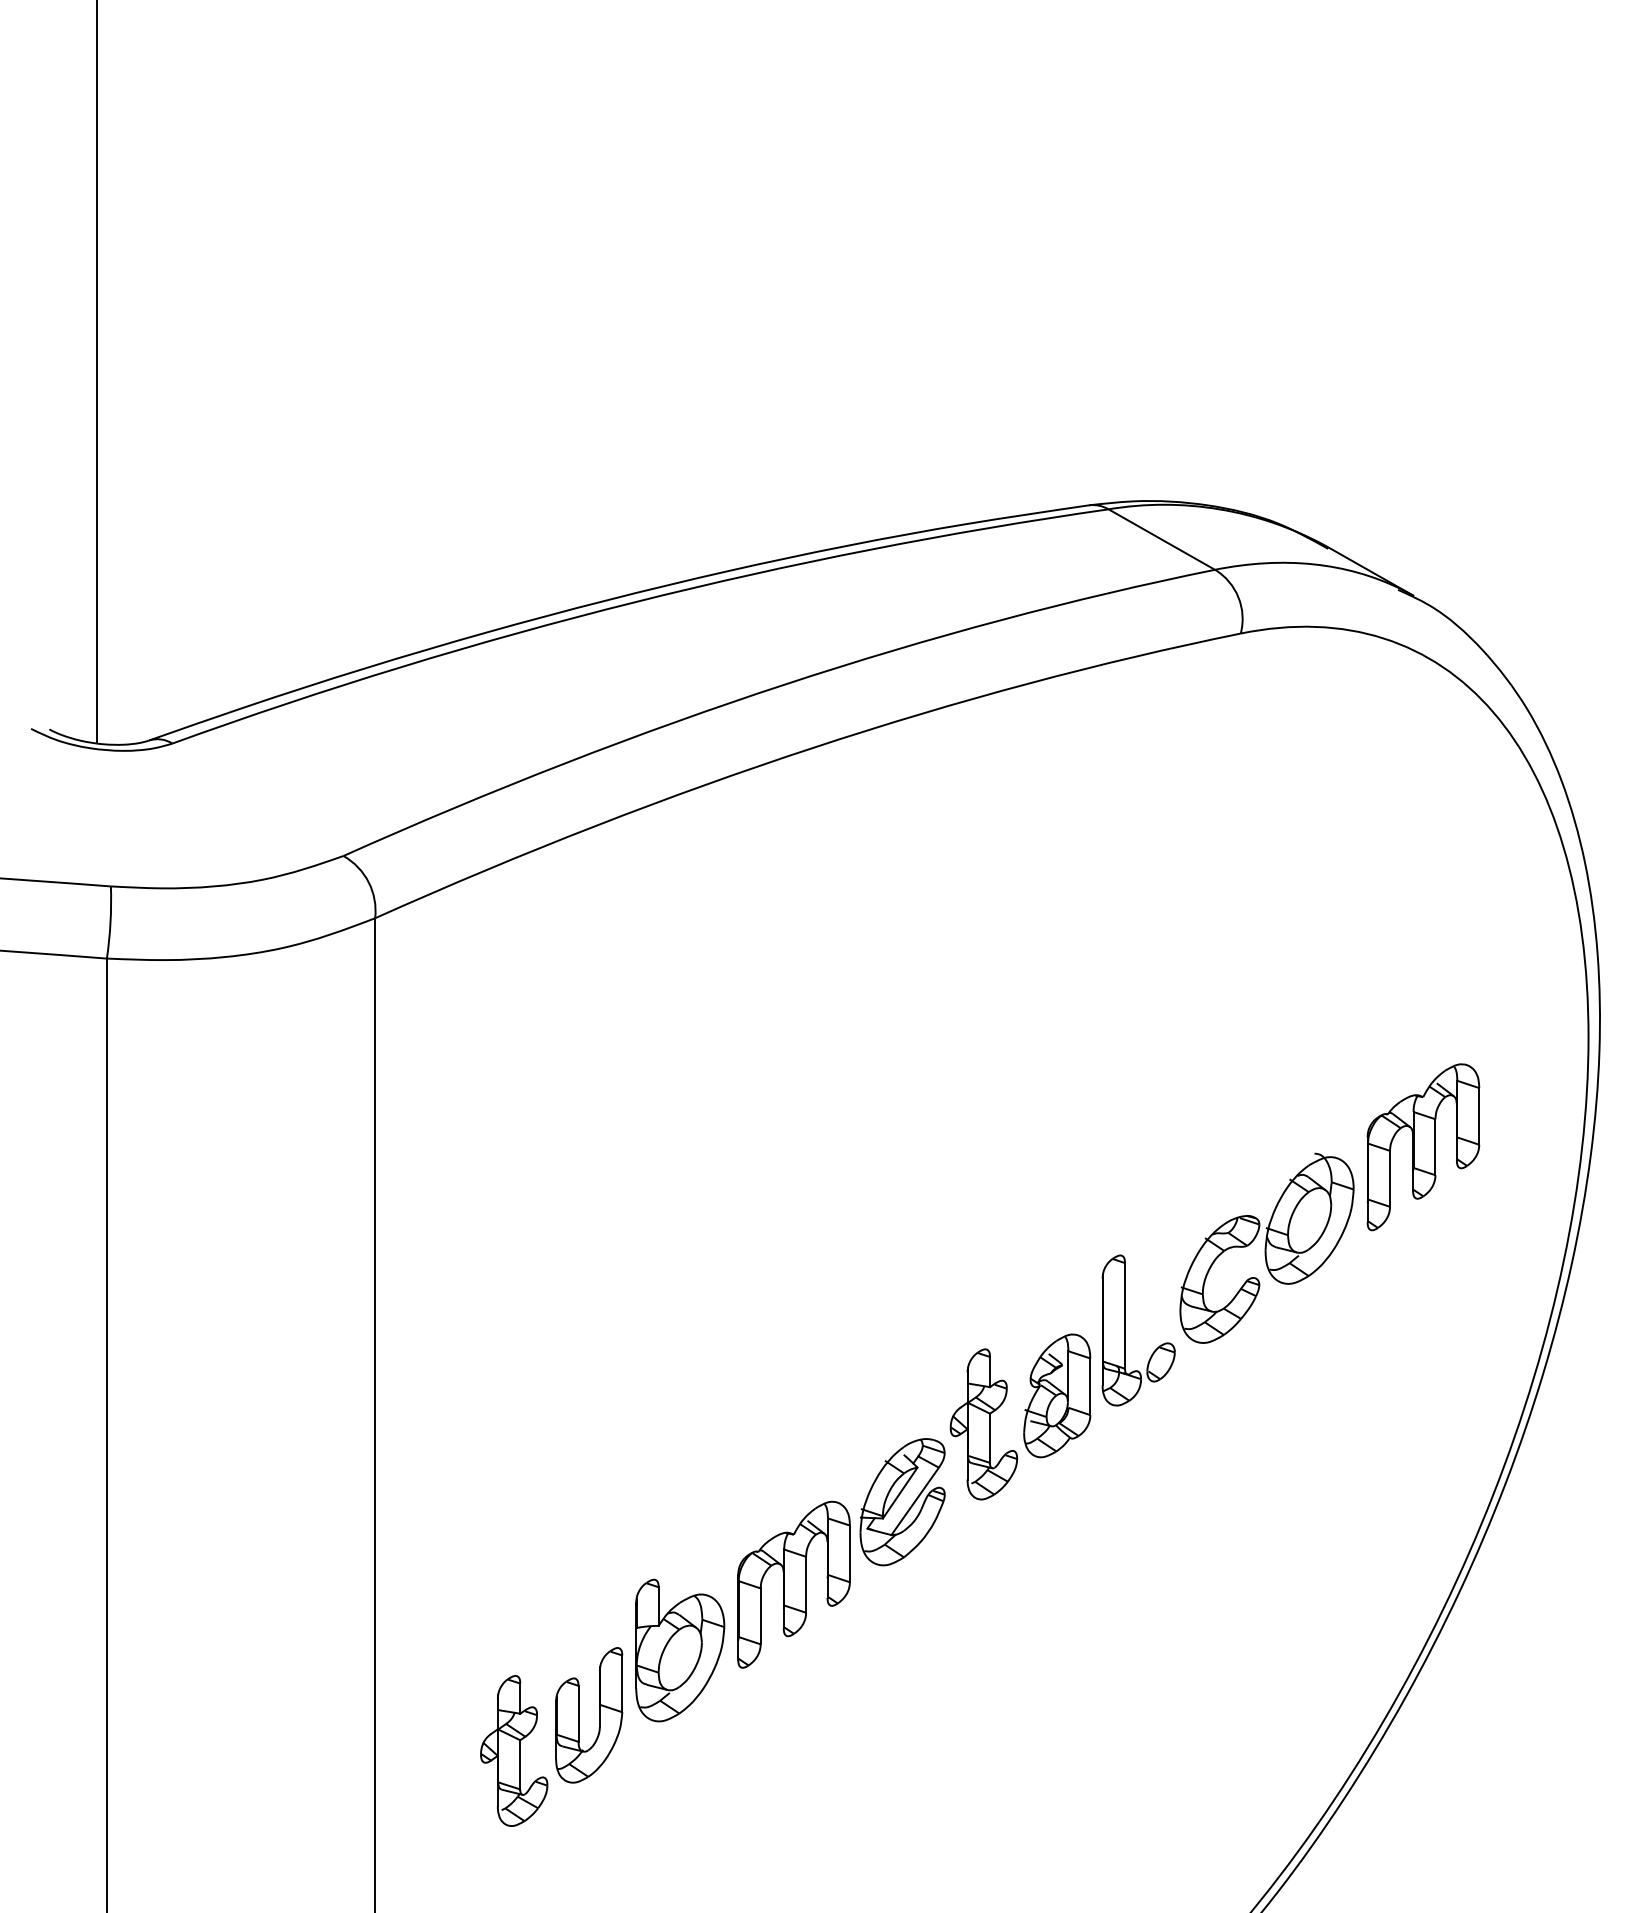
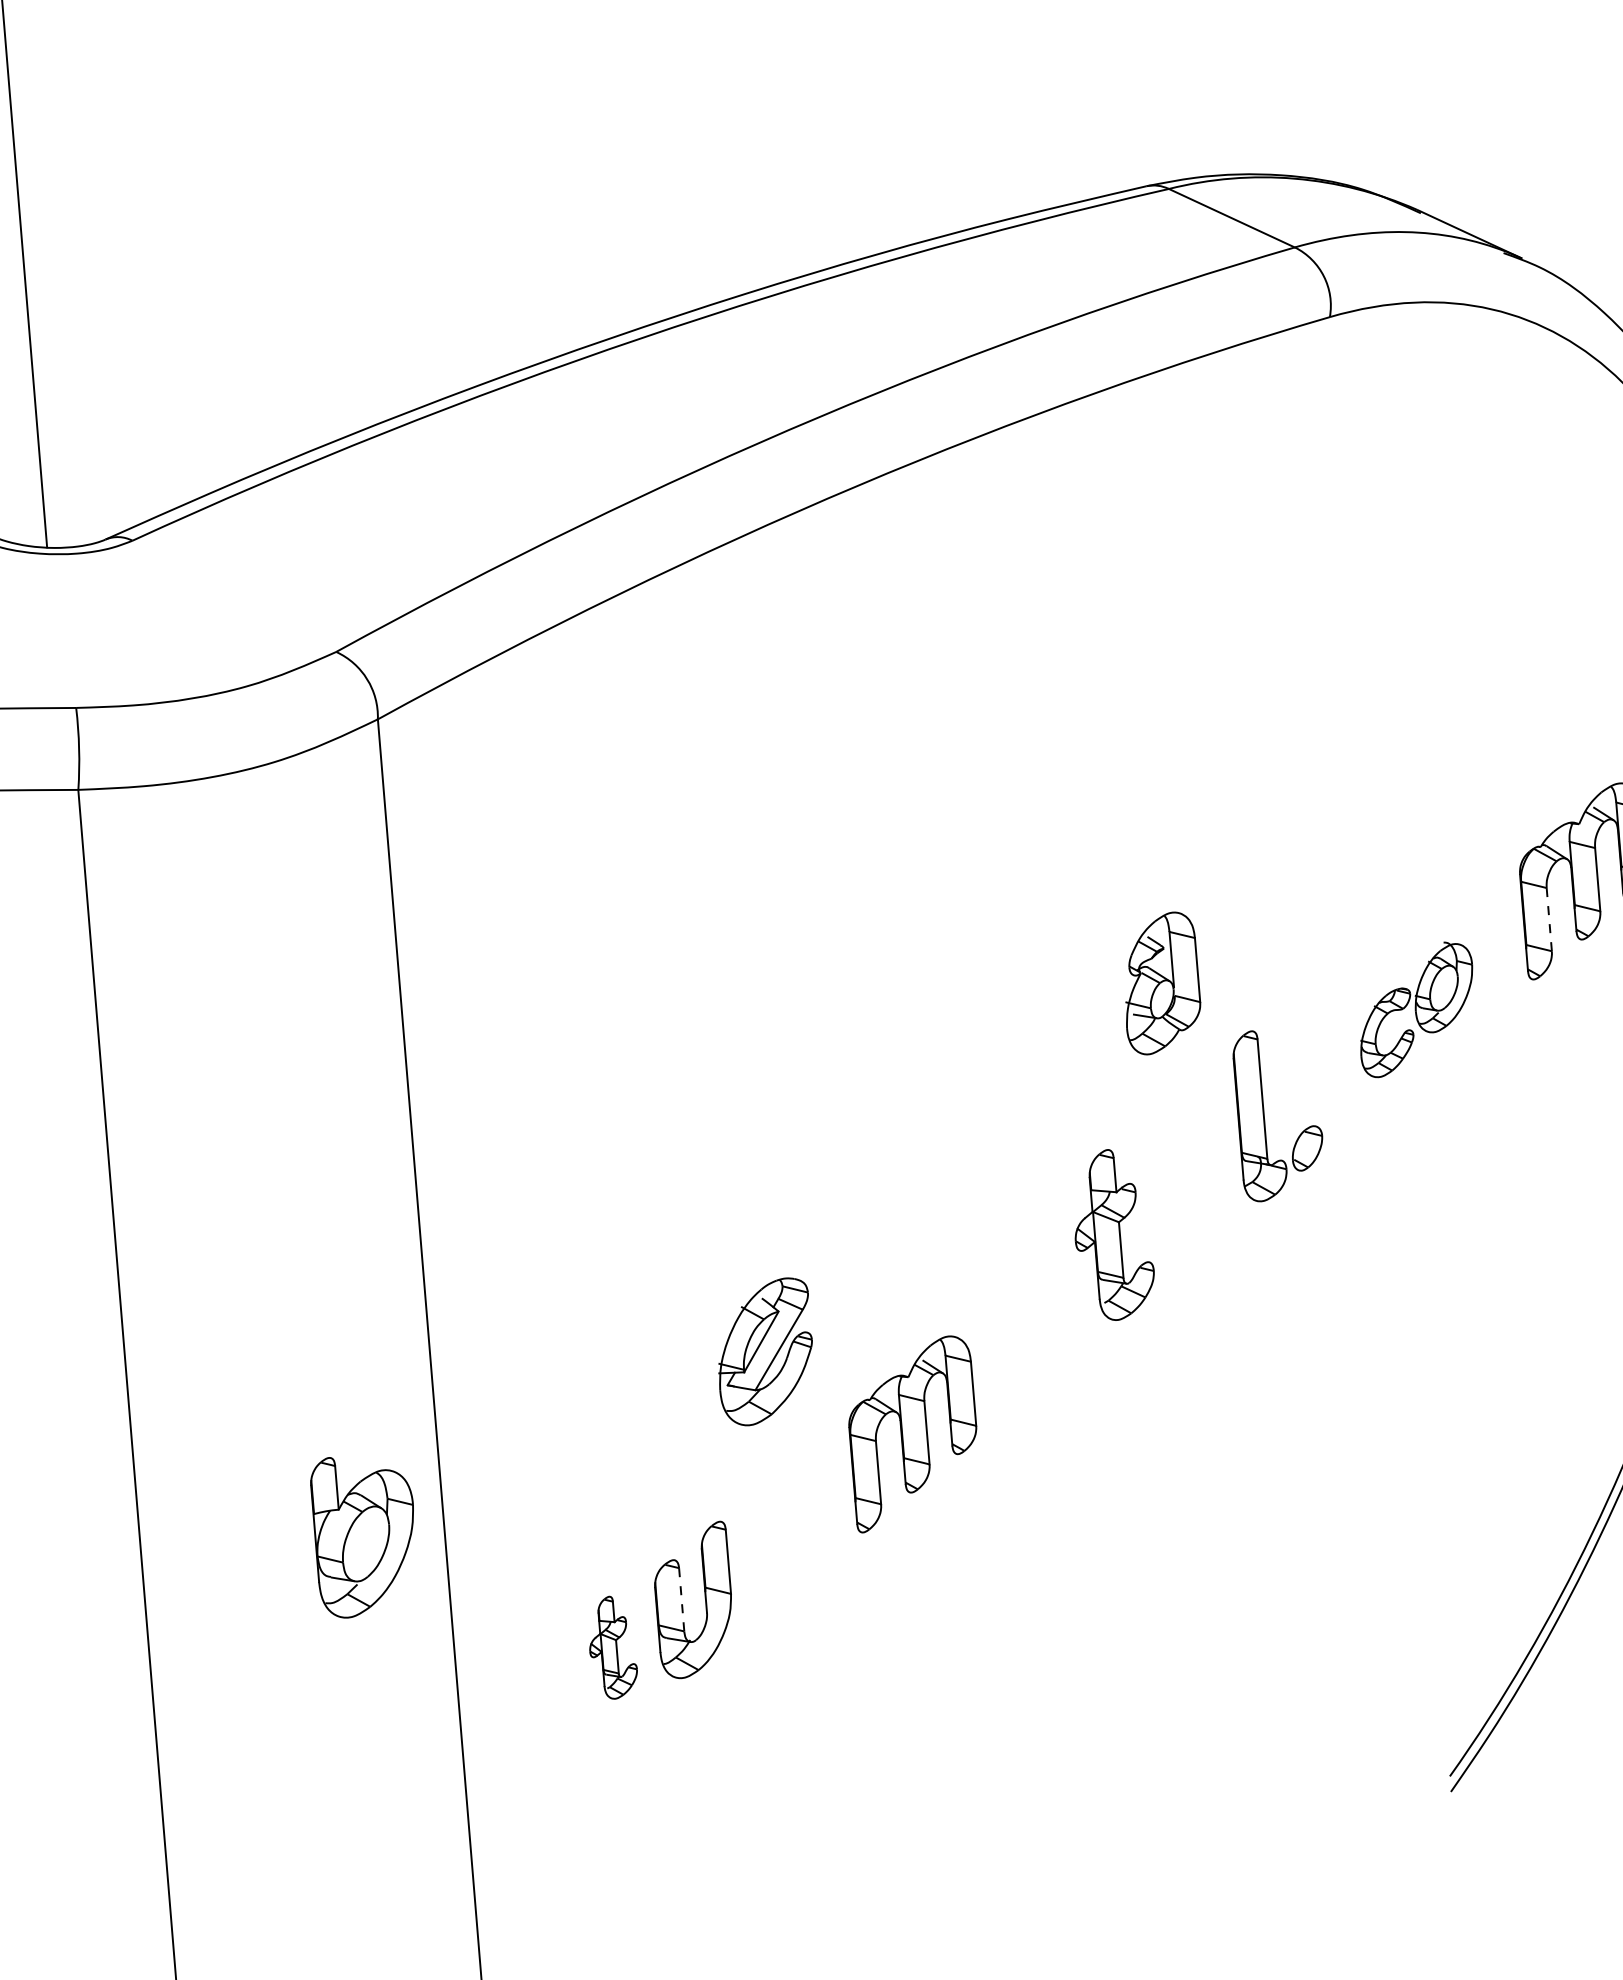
line: (1390, 1178) -> (1549, 919), solid -> dashed
part: (1266, 1247) -> (1416, 1008), size x0.6
part: (1057, 1395) -> (1161, 982), moved
part: (902, 1502) -> (764, 1352), moved
part: (680, 1650) -> (365, 1535), moved
line: (578, 1713) -> (681, 1599), solid -> dashed
part: (514, 1750) -> (612, 1647), size x0.6

